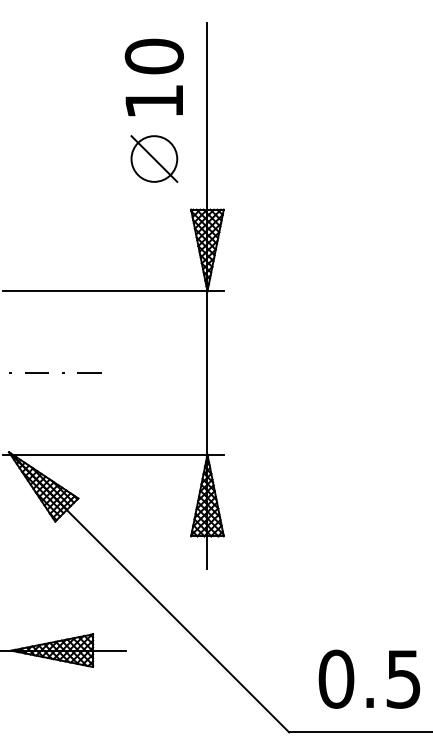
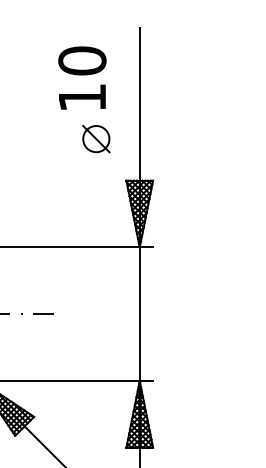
text: (153, 77) -> (81, 78), moved
part: (154, 158) -> (96, 138), size x0.7

